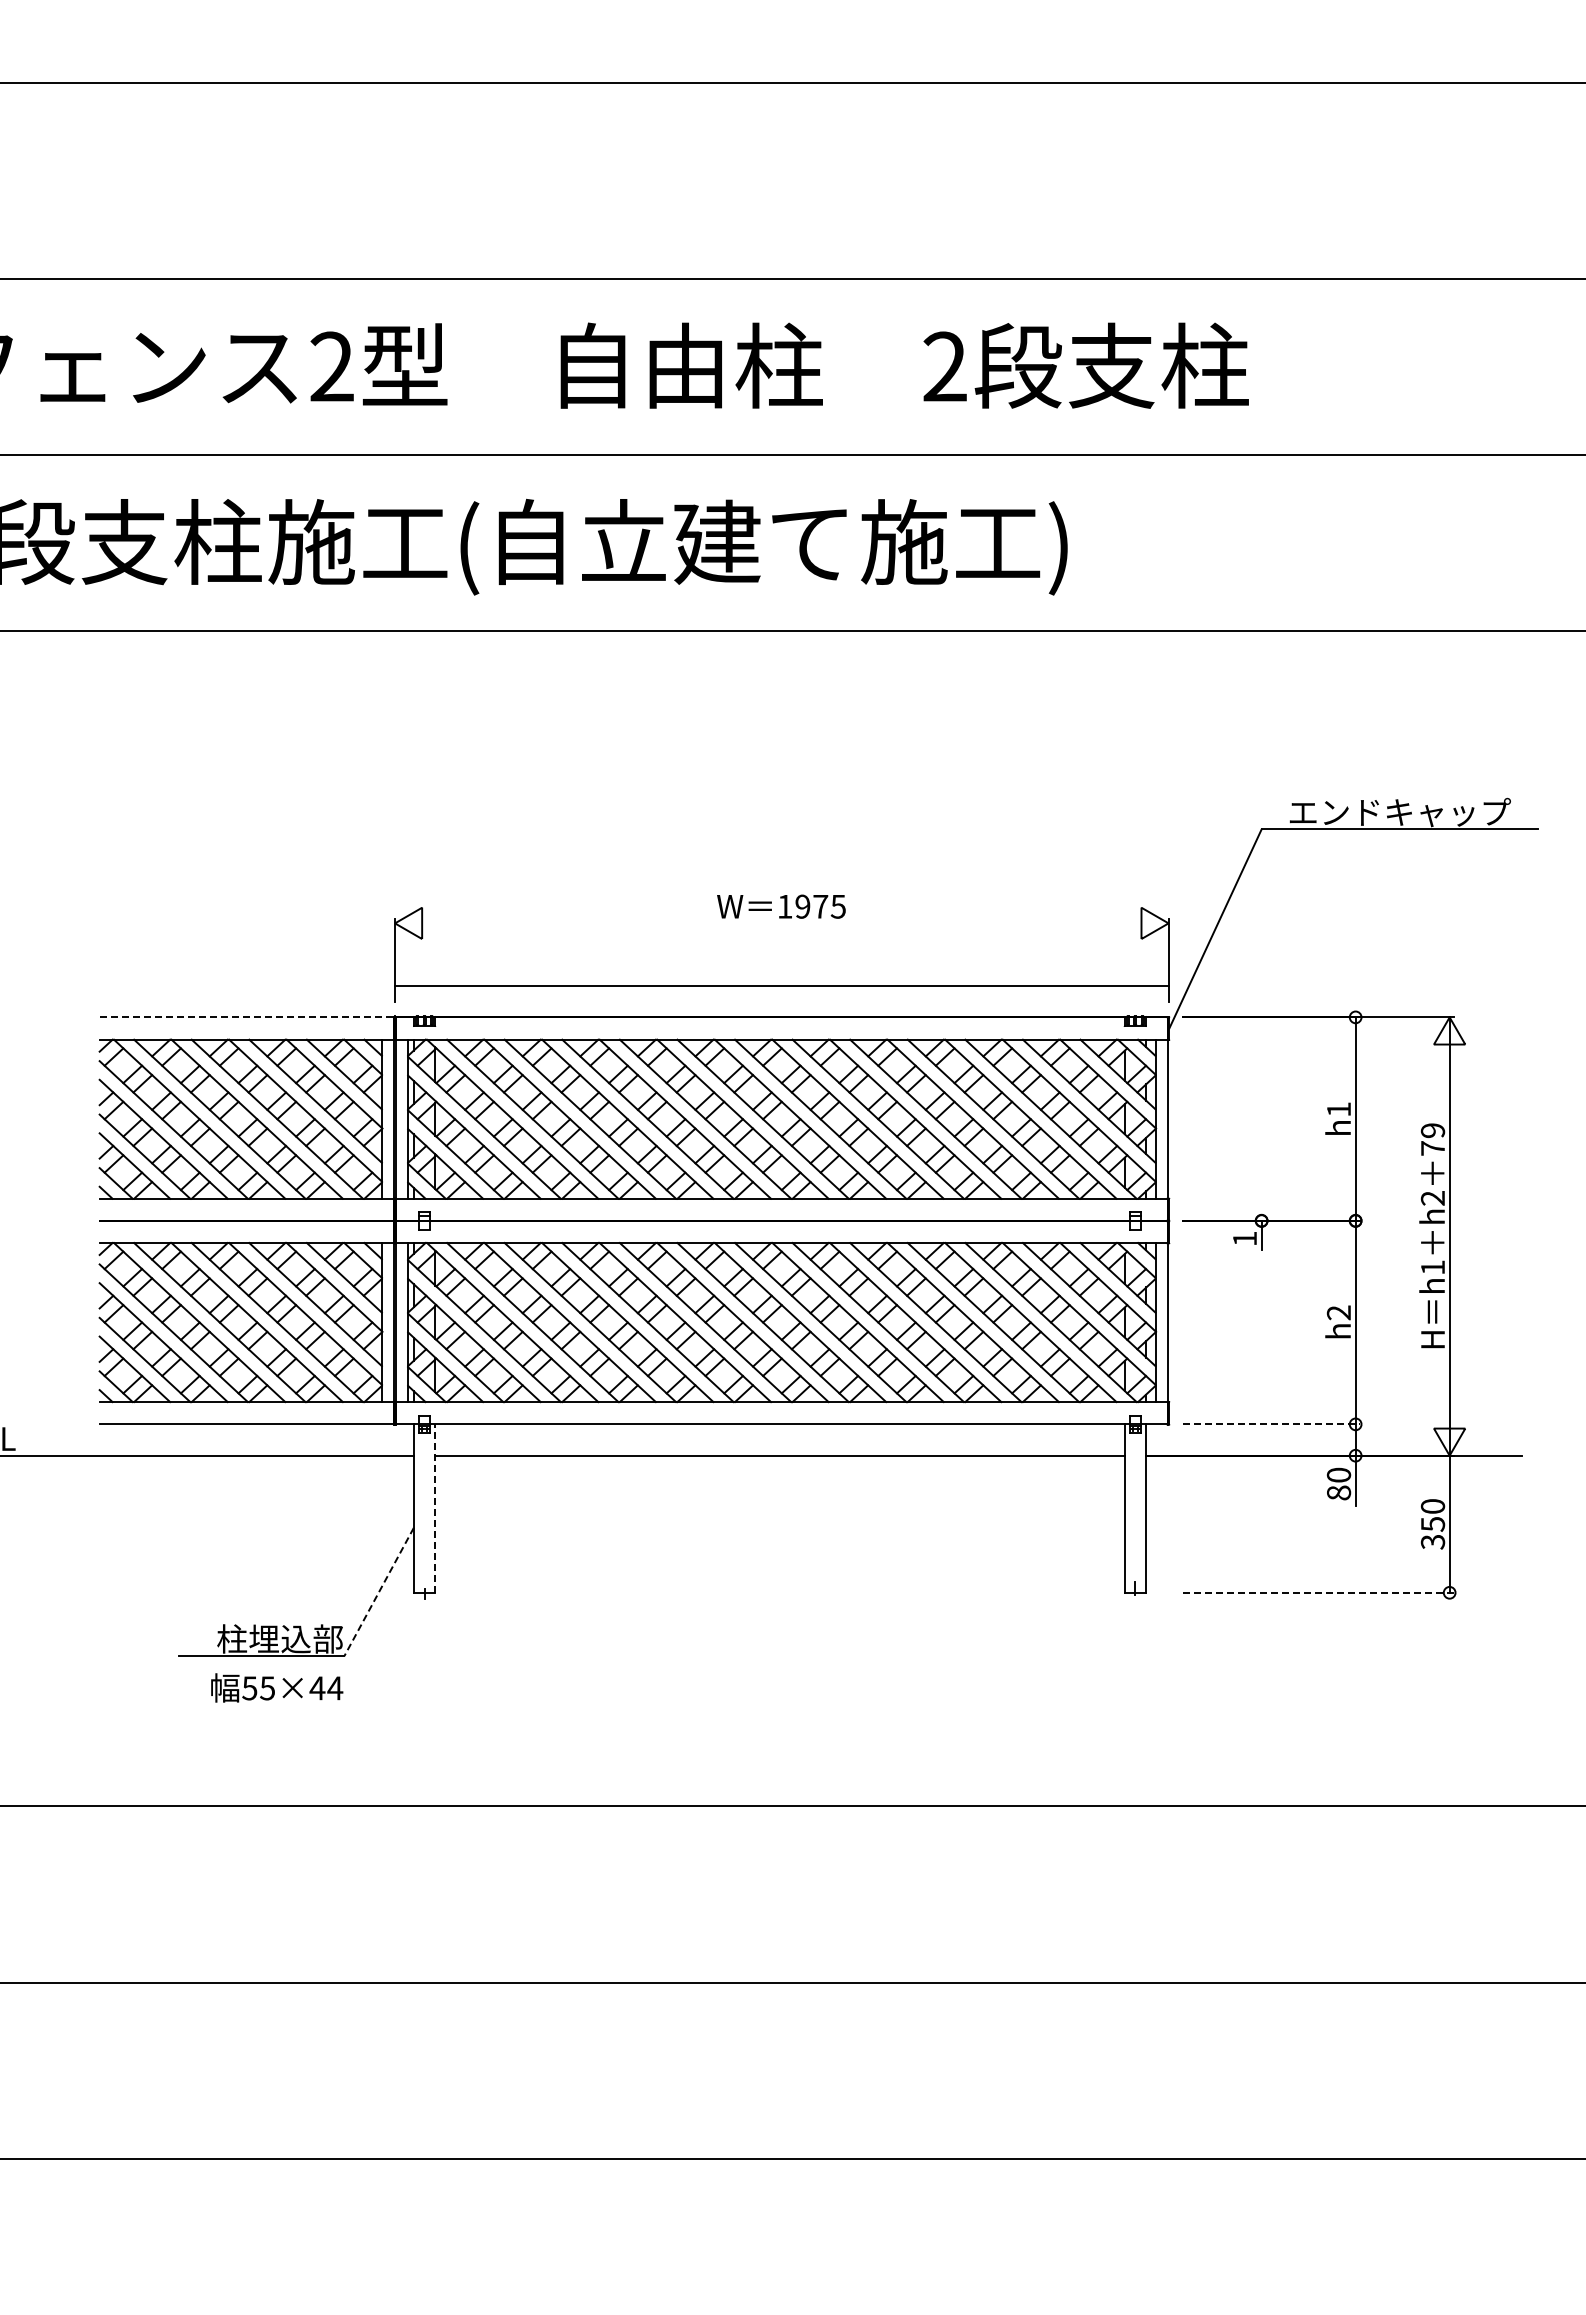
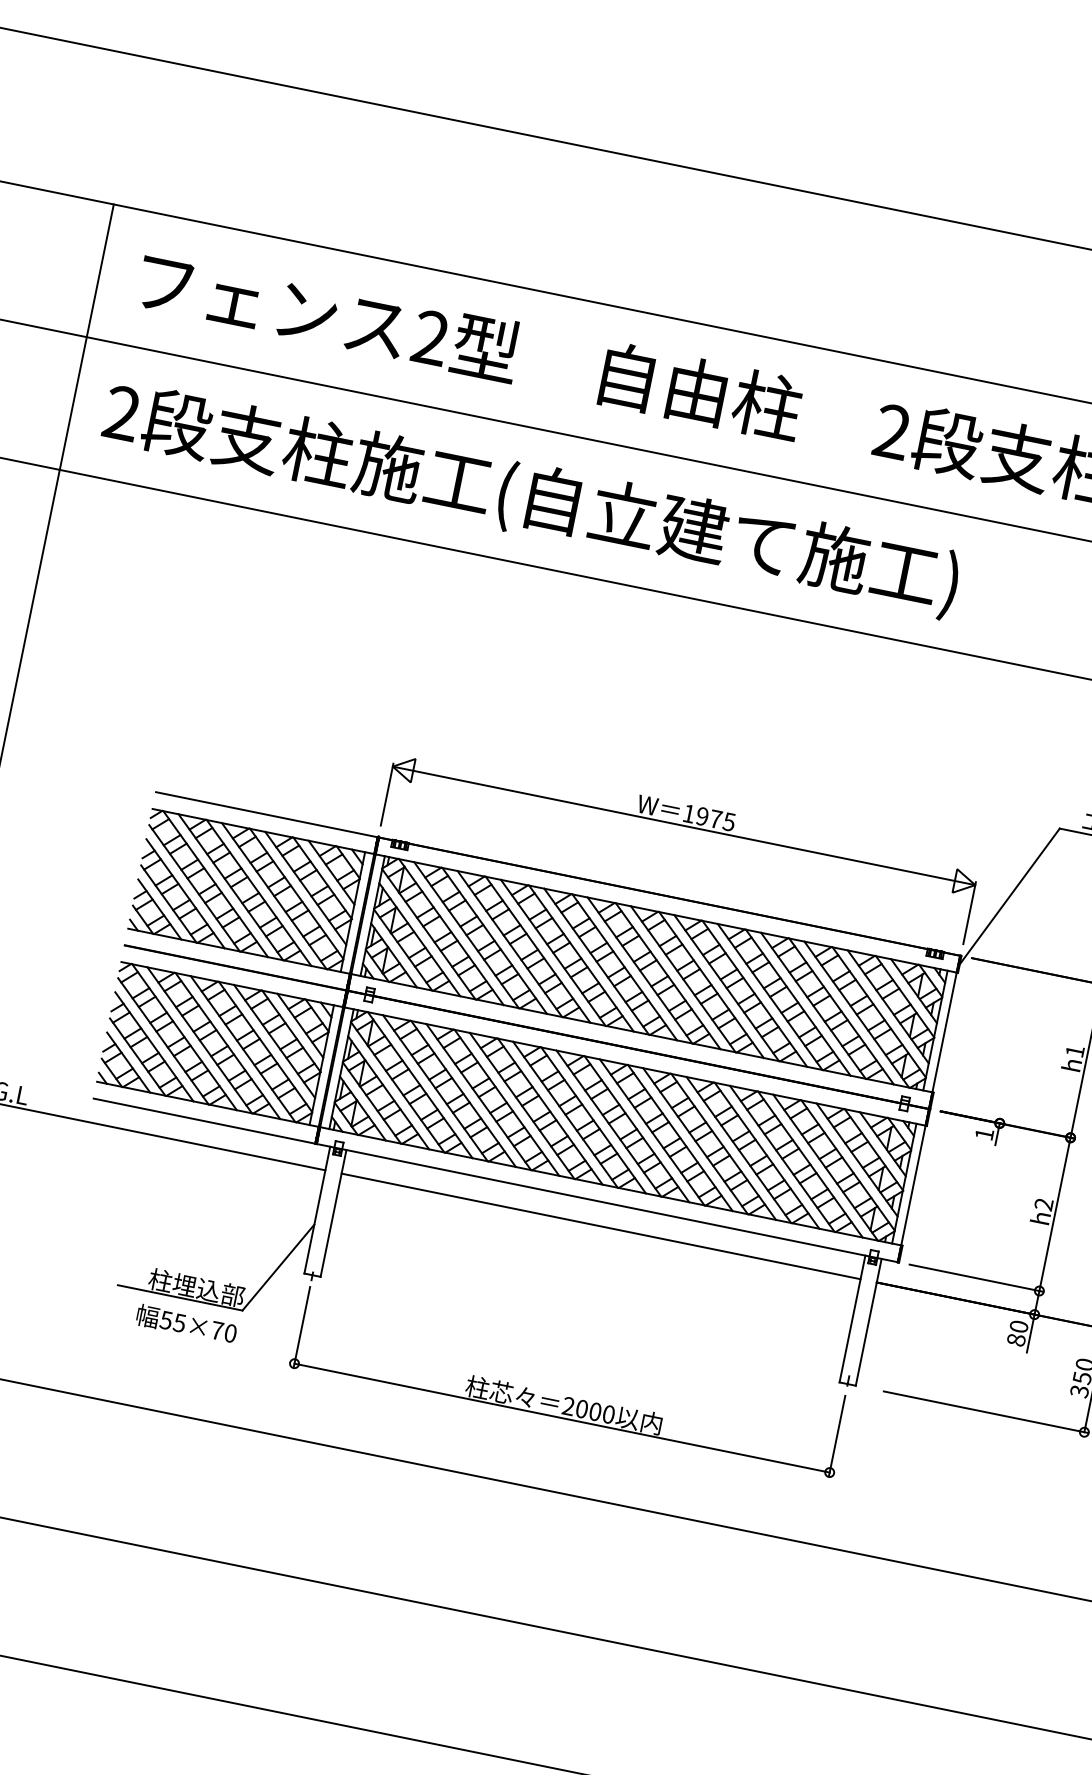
line: (781, 986) -> (683, 825), moved
line: (247, 1017) -> (267, 814), dashed -> solid
line: (1271, 1424) -> (976, 1278), dashed -> solid
line: (435, 1508) -> (333, 1213), dashed -> solid
line: (379, 1591) -> (278, 1267), dashed -> solid
line: (1318, 1592) -> (985, 1411), dashed -> solid
part: (782, 1681) -> (568, 1396), added
text: (326, 1688) -> (224, 1332), 55×44 -> 55×70

